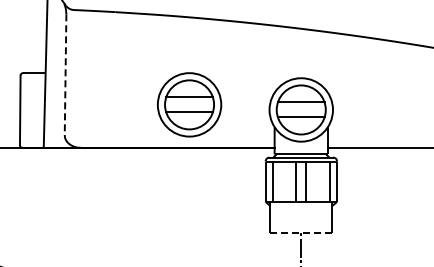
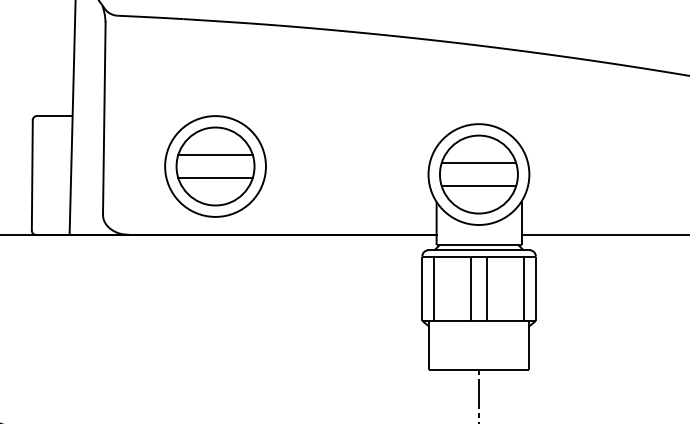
line: (65, 75) -> (104, 119), dashed -> solid
part: (189, 104) -> (215, 165), moved
line: (300, 233) -> (477, 370), dashed -> solid

